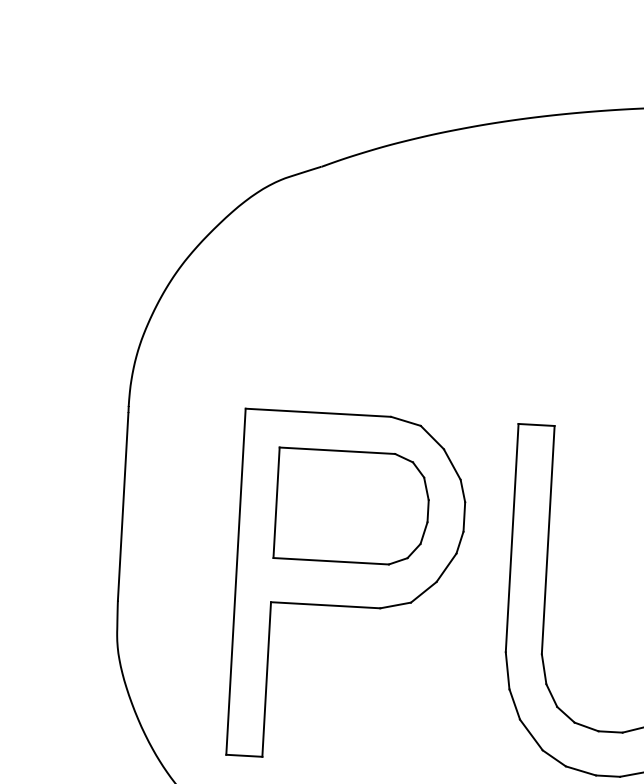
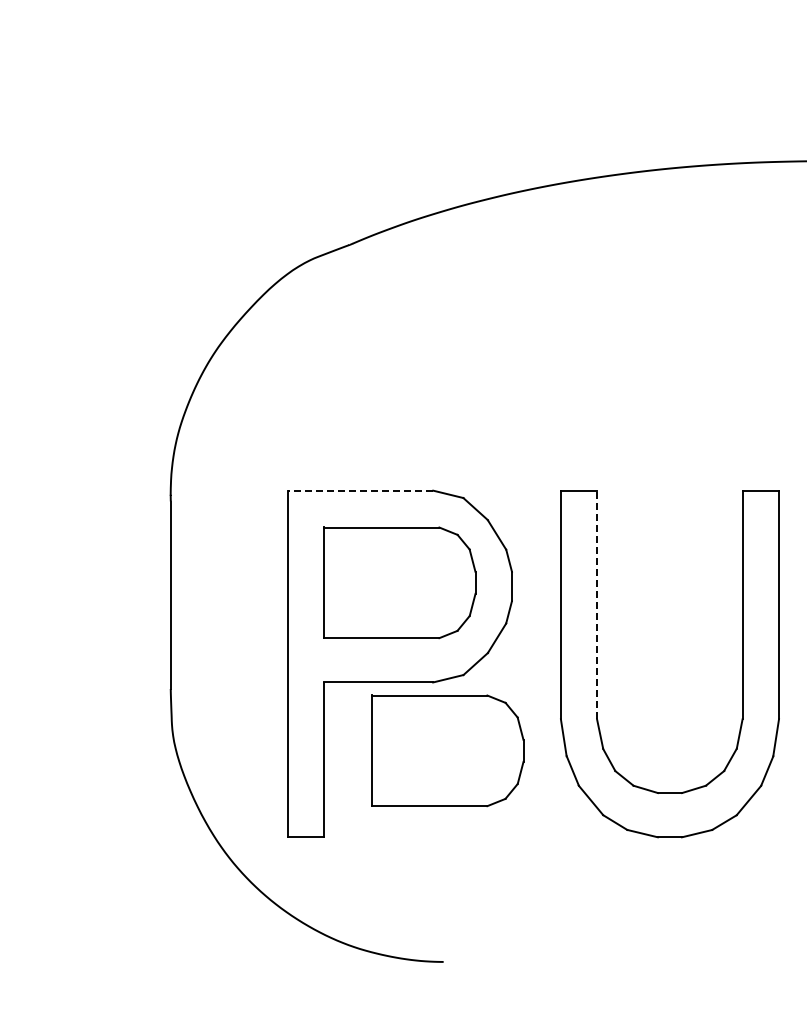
line: (318, 412) -> (360, 490), solid -> dashed
line: (548, 539) -> (597, 604), solid -> dashed
part: (390, 677) -> (447, 750), added

